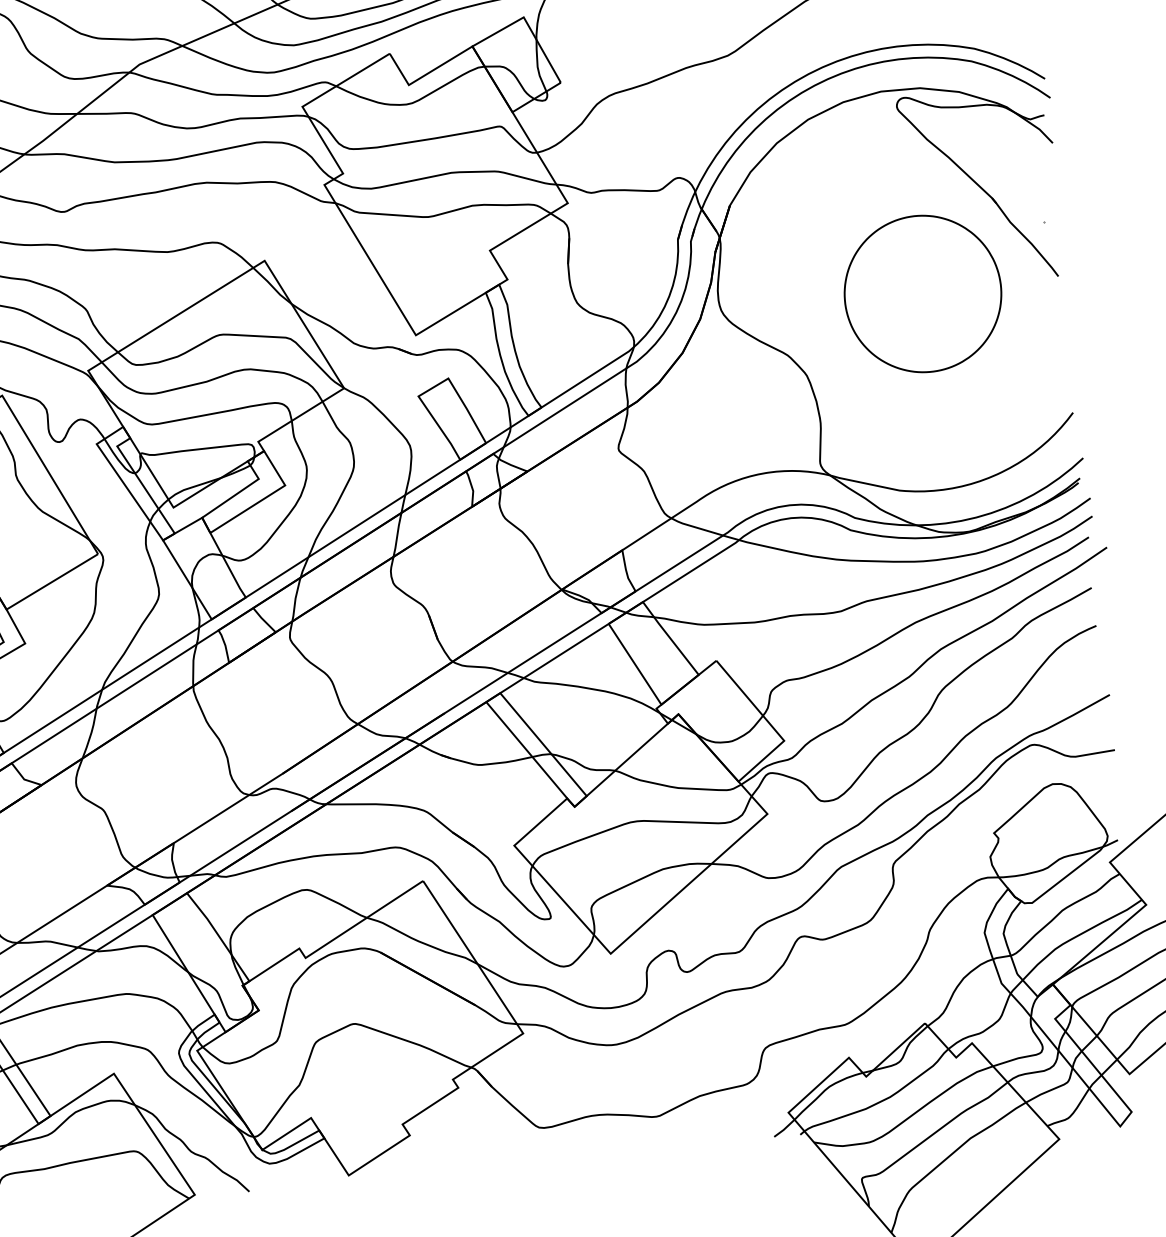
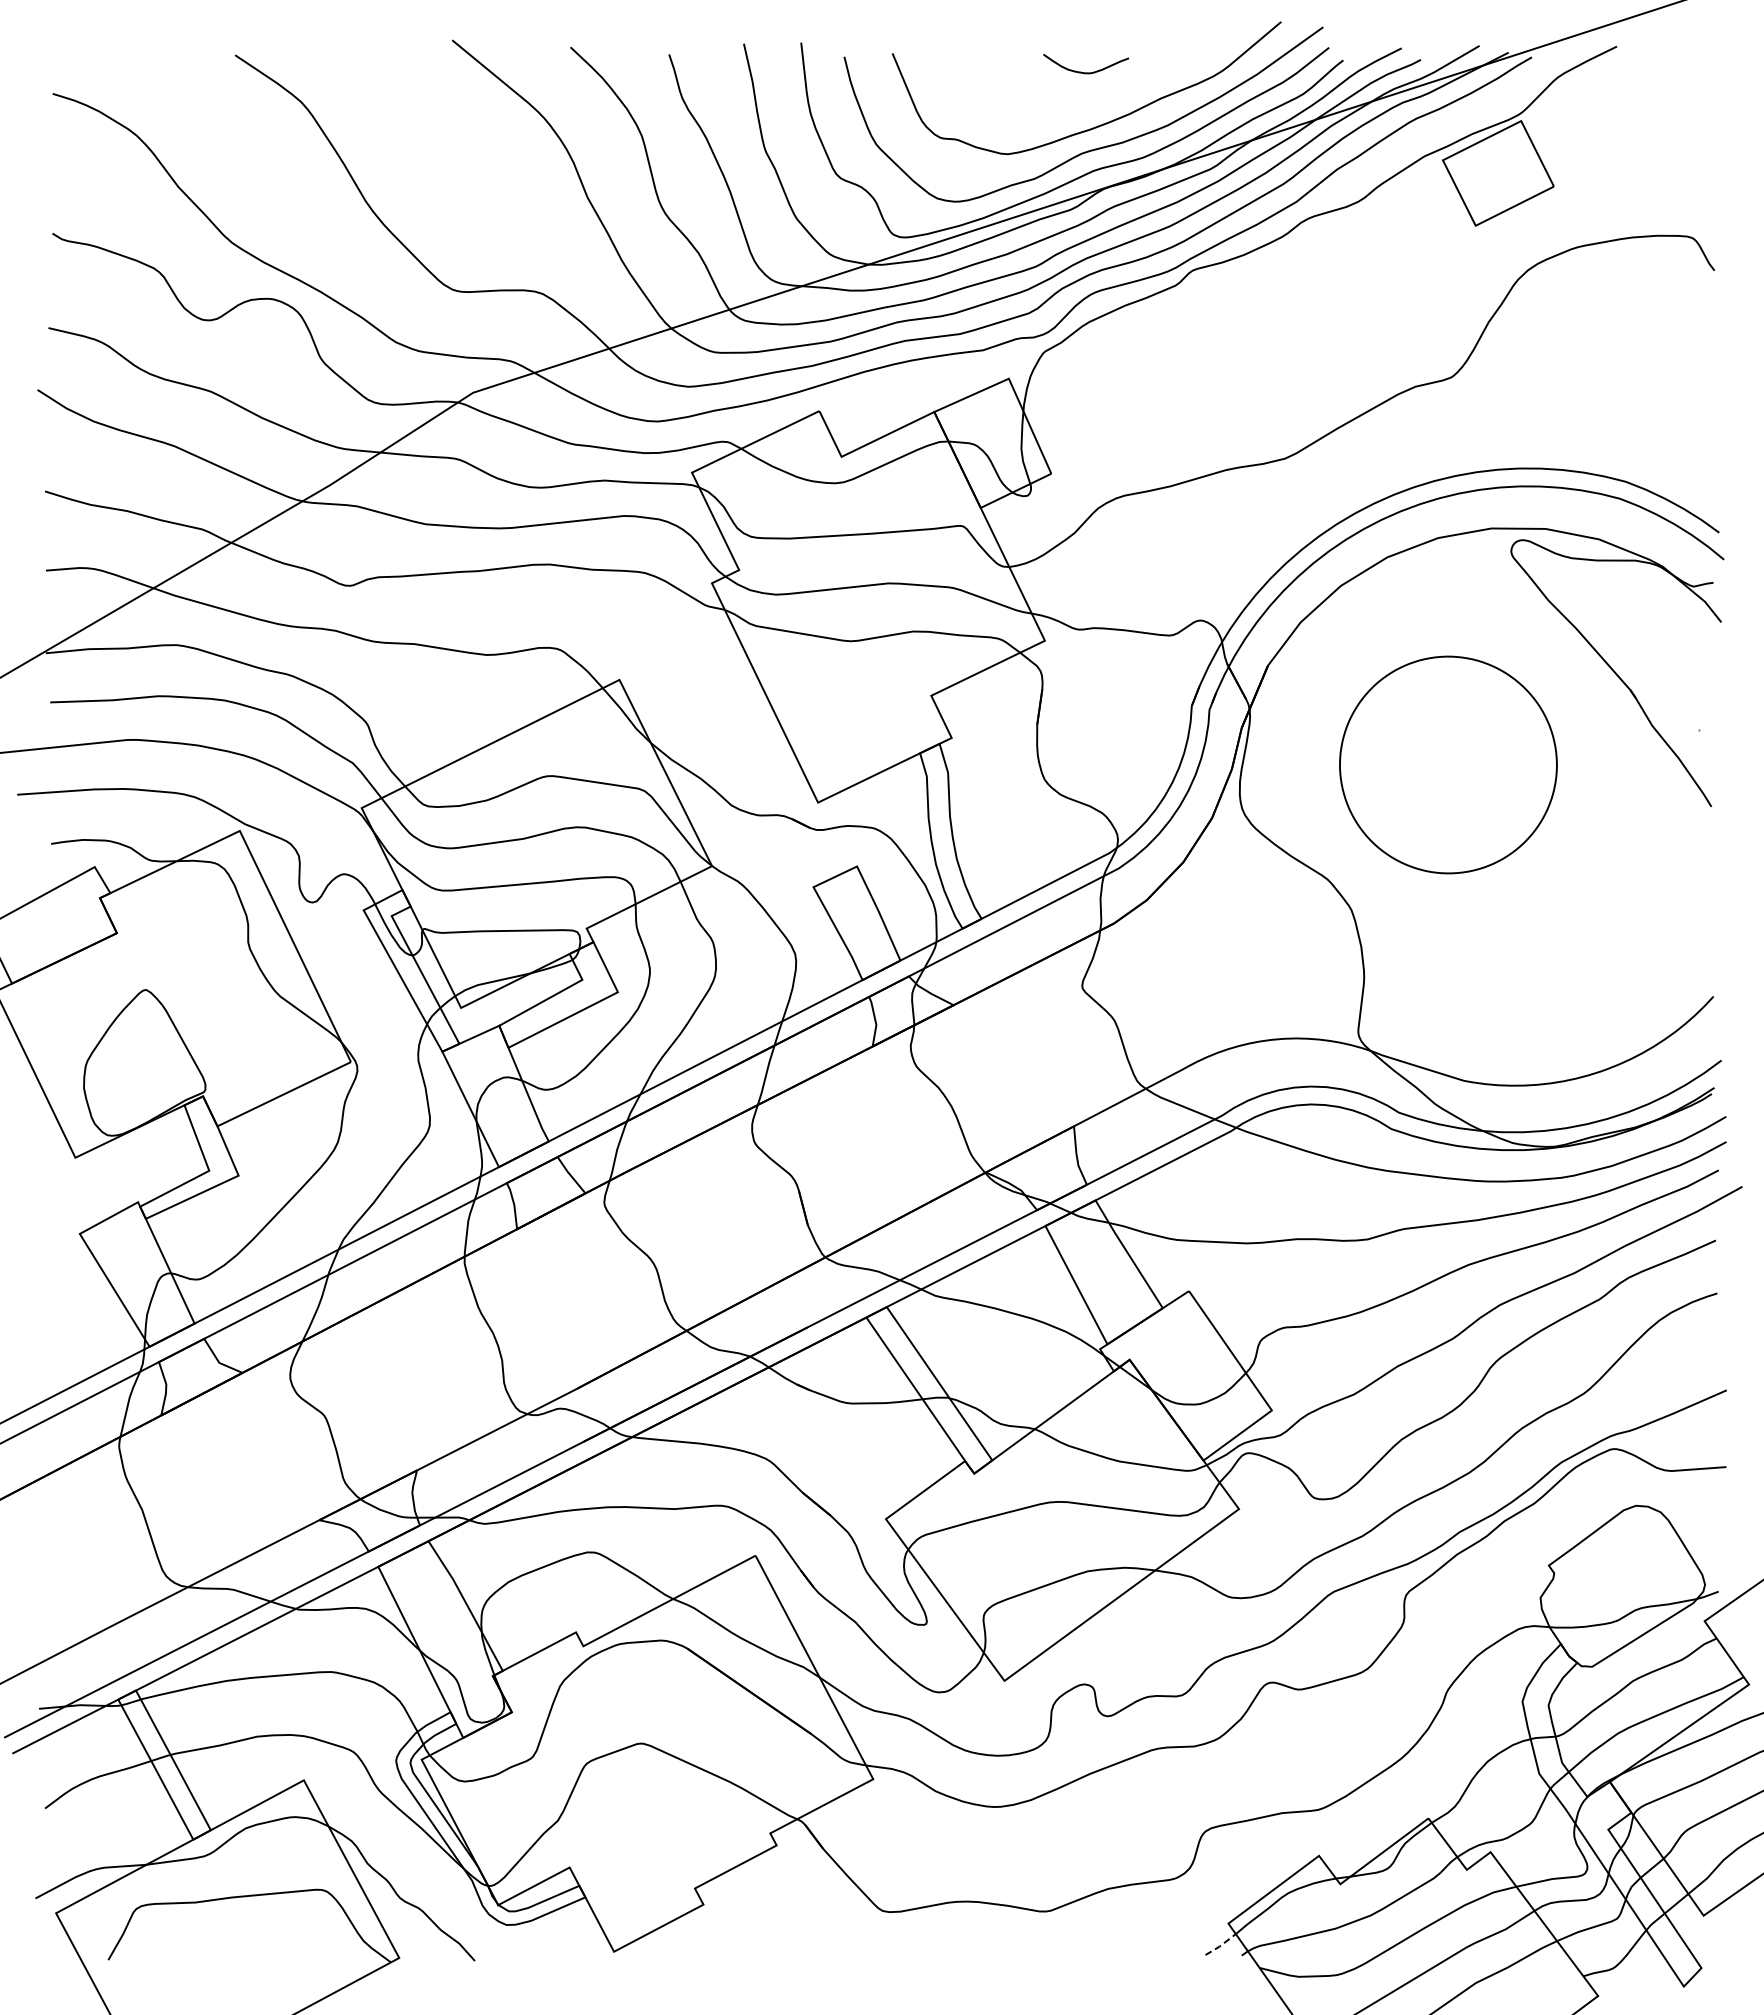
part: (923, 293) -> (1448, 764), moved
line: (785, 1128) -> (1221, 1945), solid -> dashed

